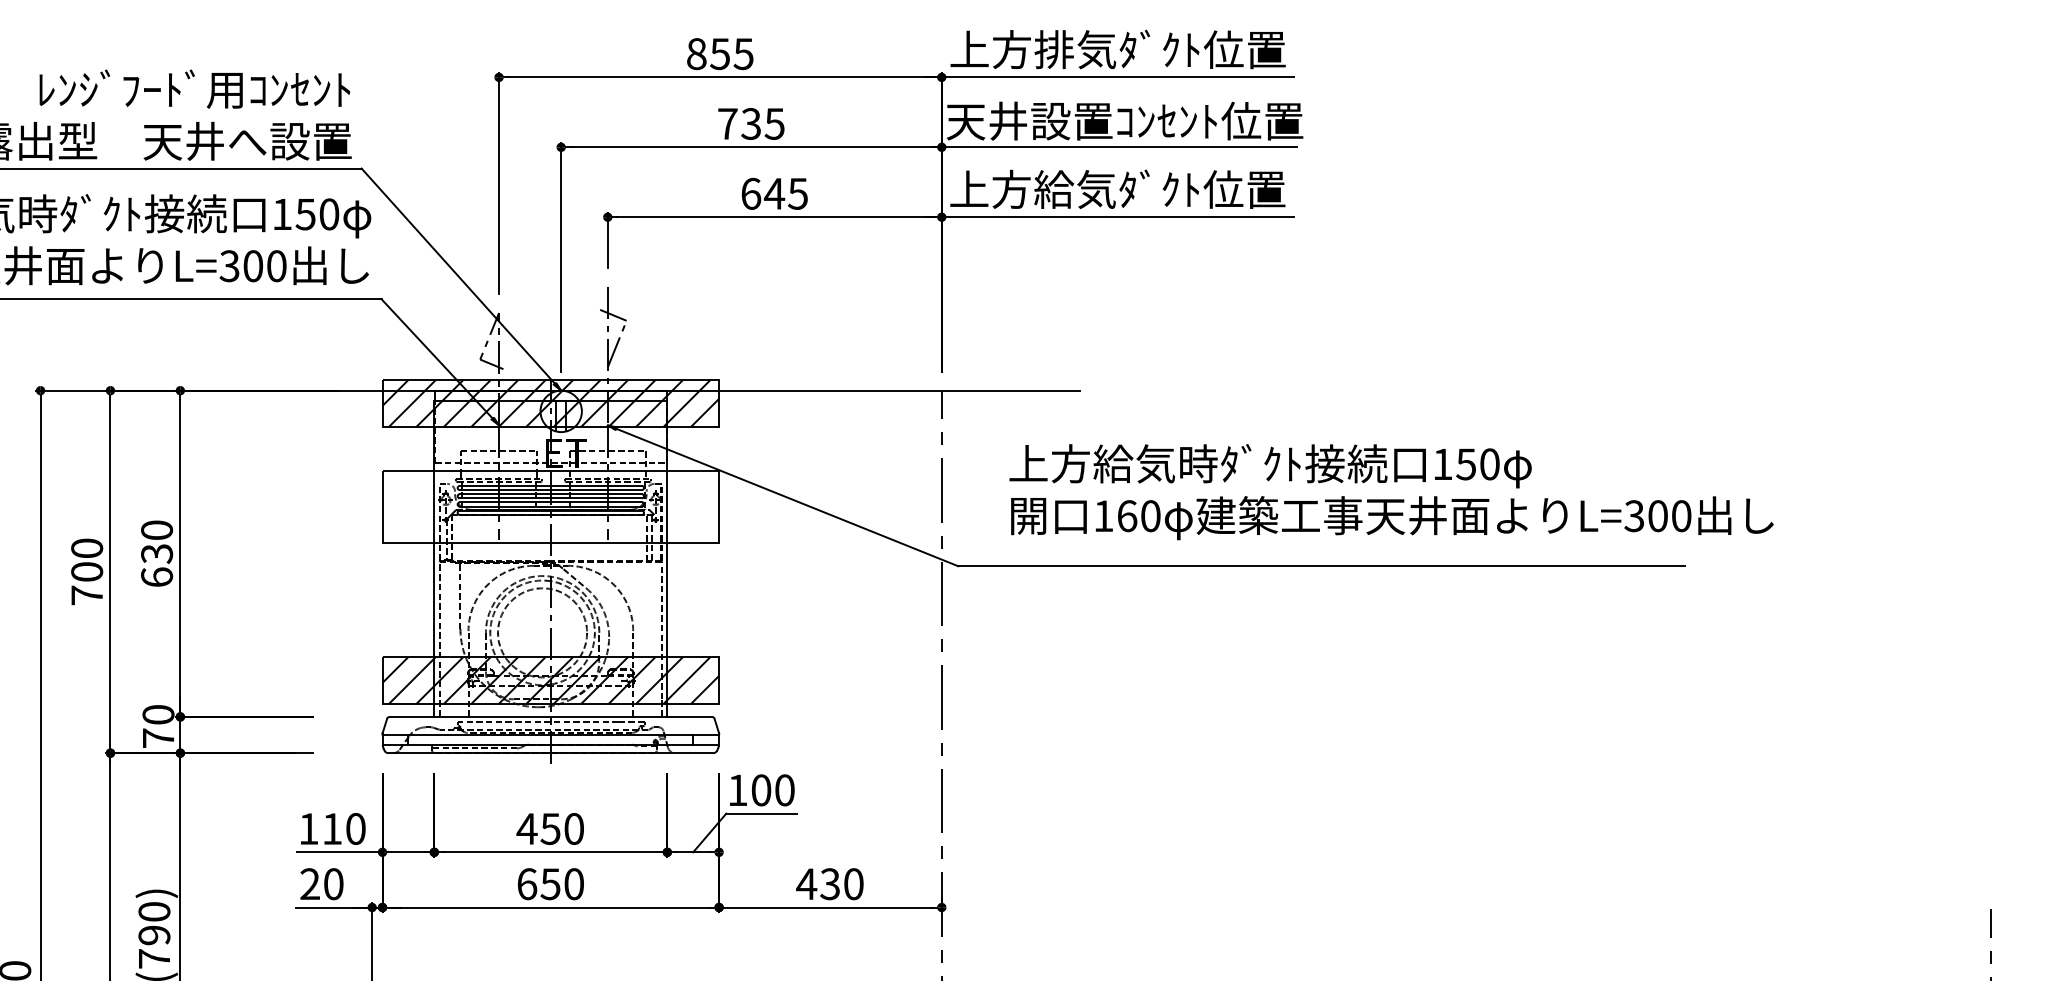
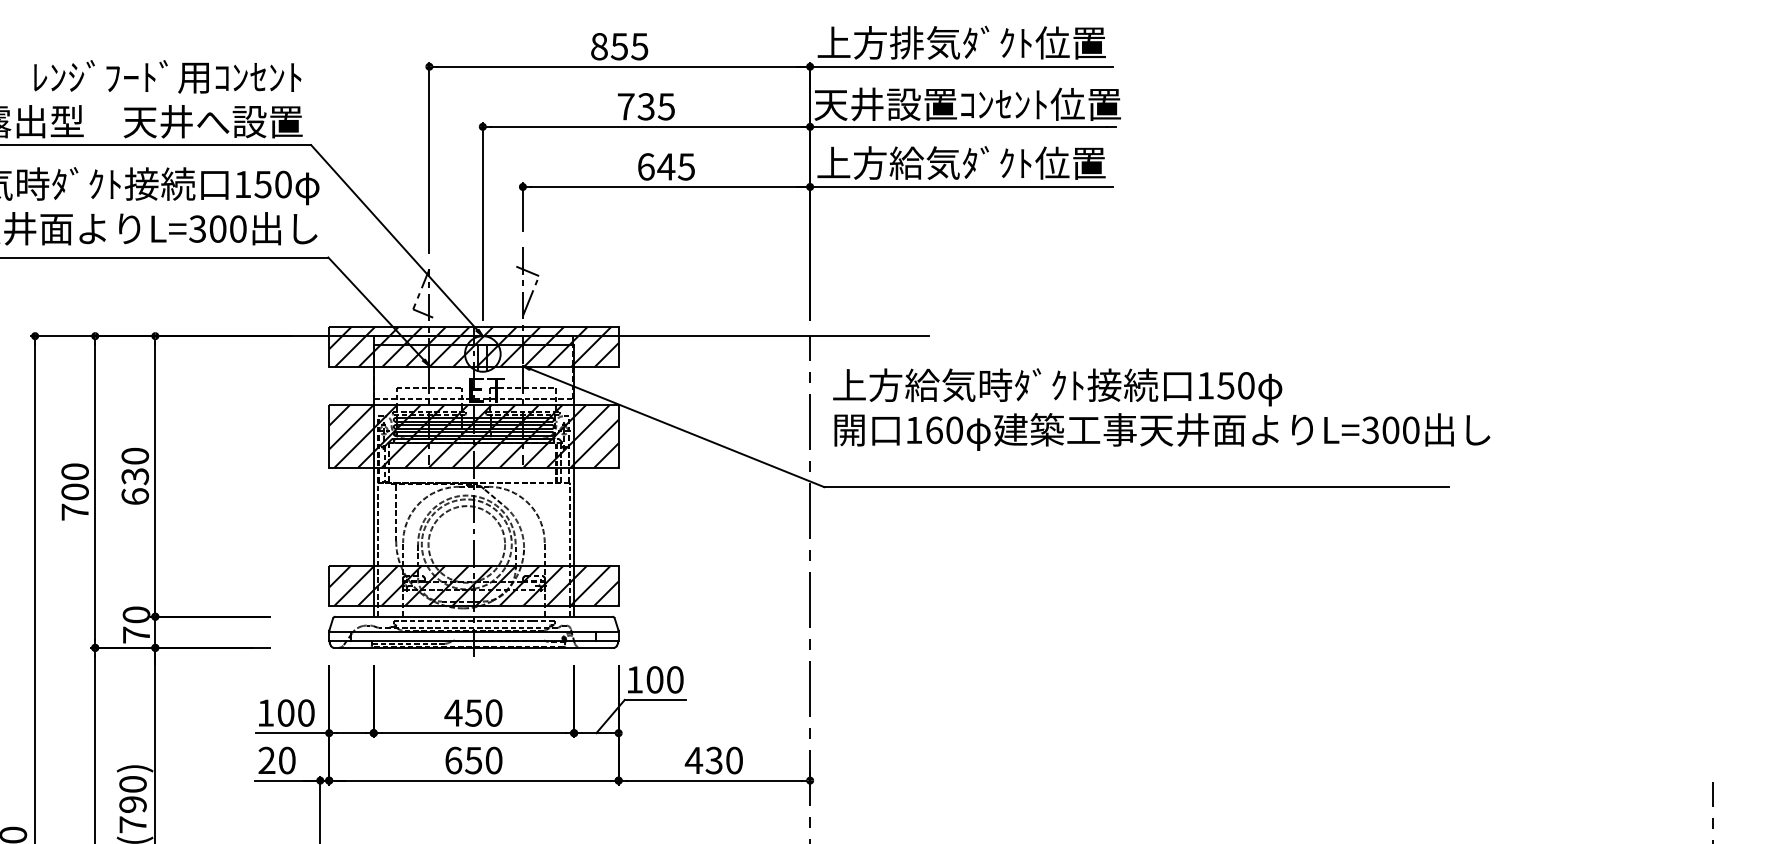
text: (1391, 492) -> (1161, 409), moved
hatch: (550, 506) -> (473, 435), added
text: (332, 828) -> (286, 712), 110 -> 100

